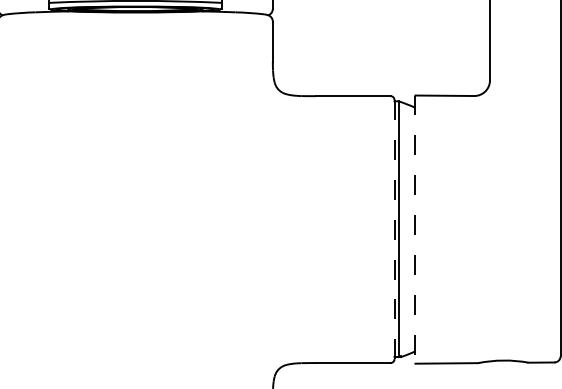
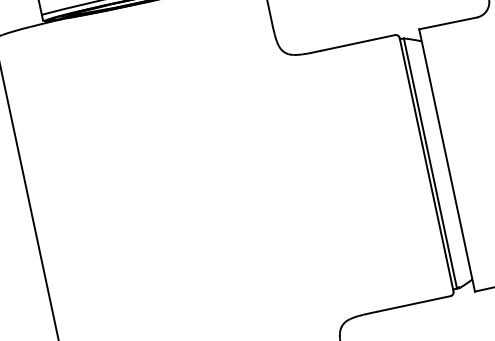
line: (394, 229) -> (426, 164), dashed -> solid
line: (415, 230) -> (447, 161), dashed -> solid

